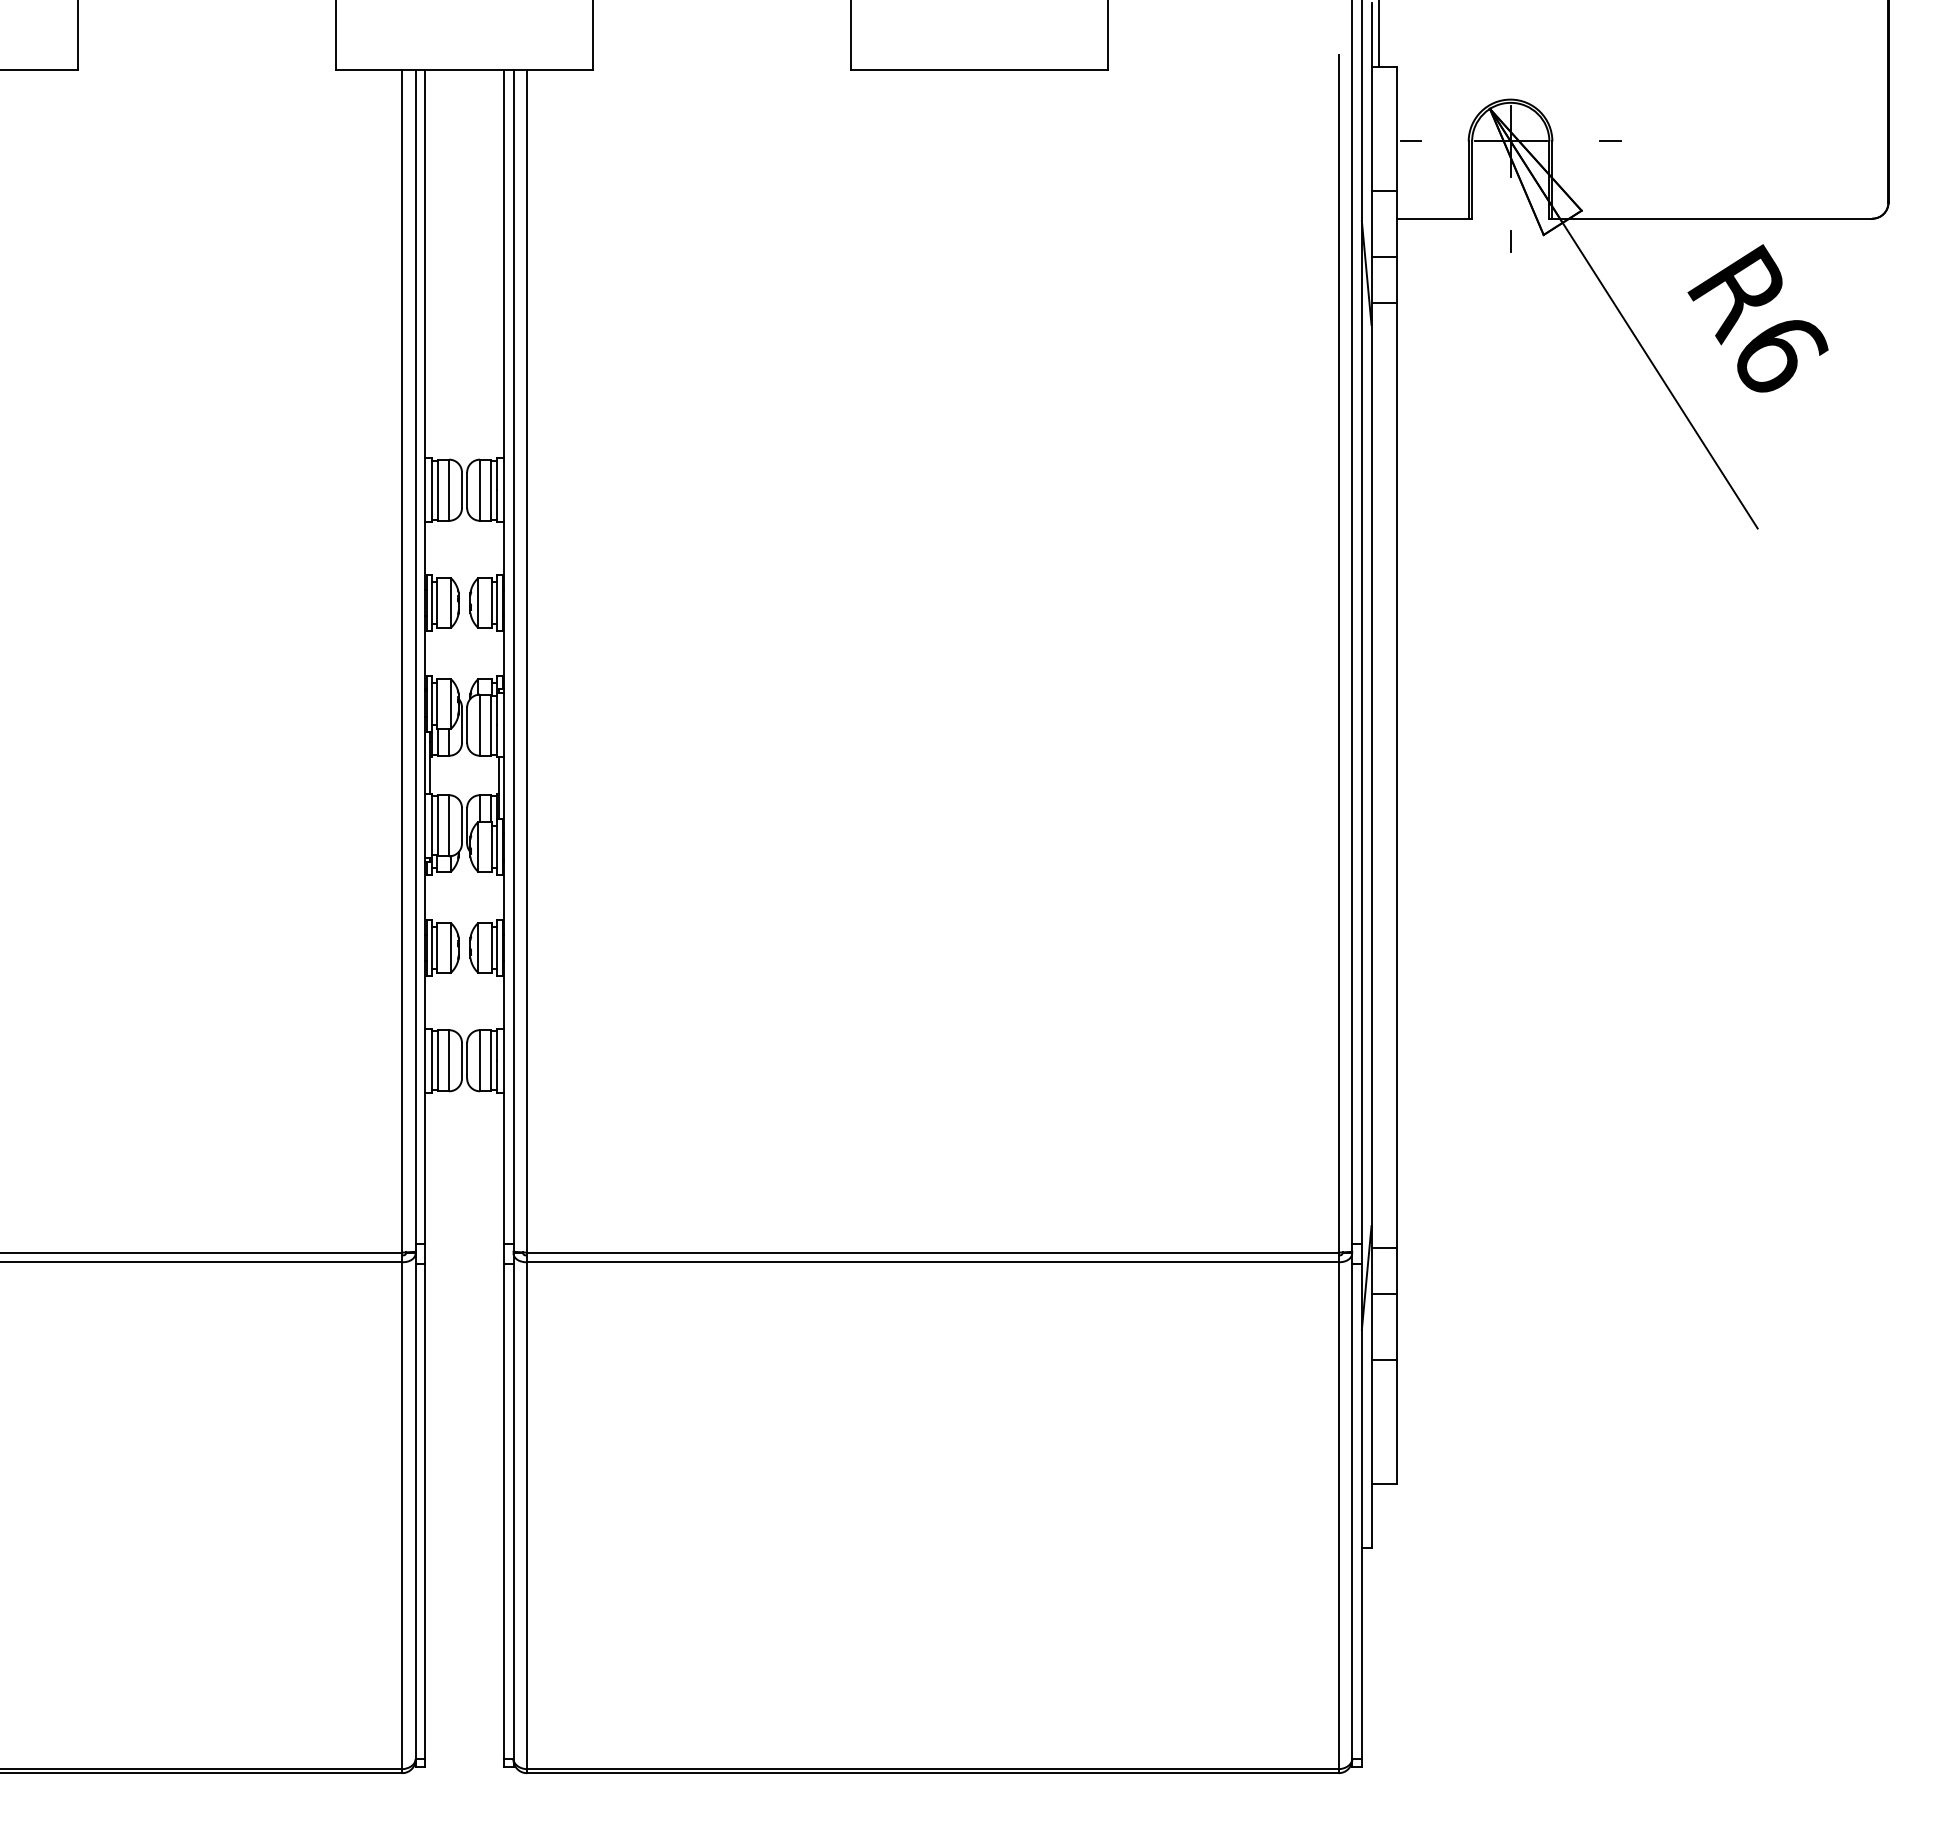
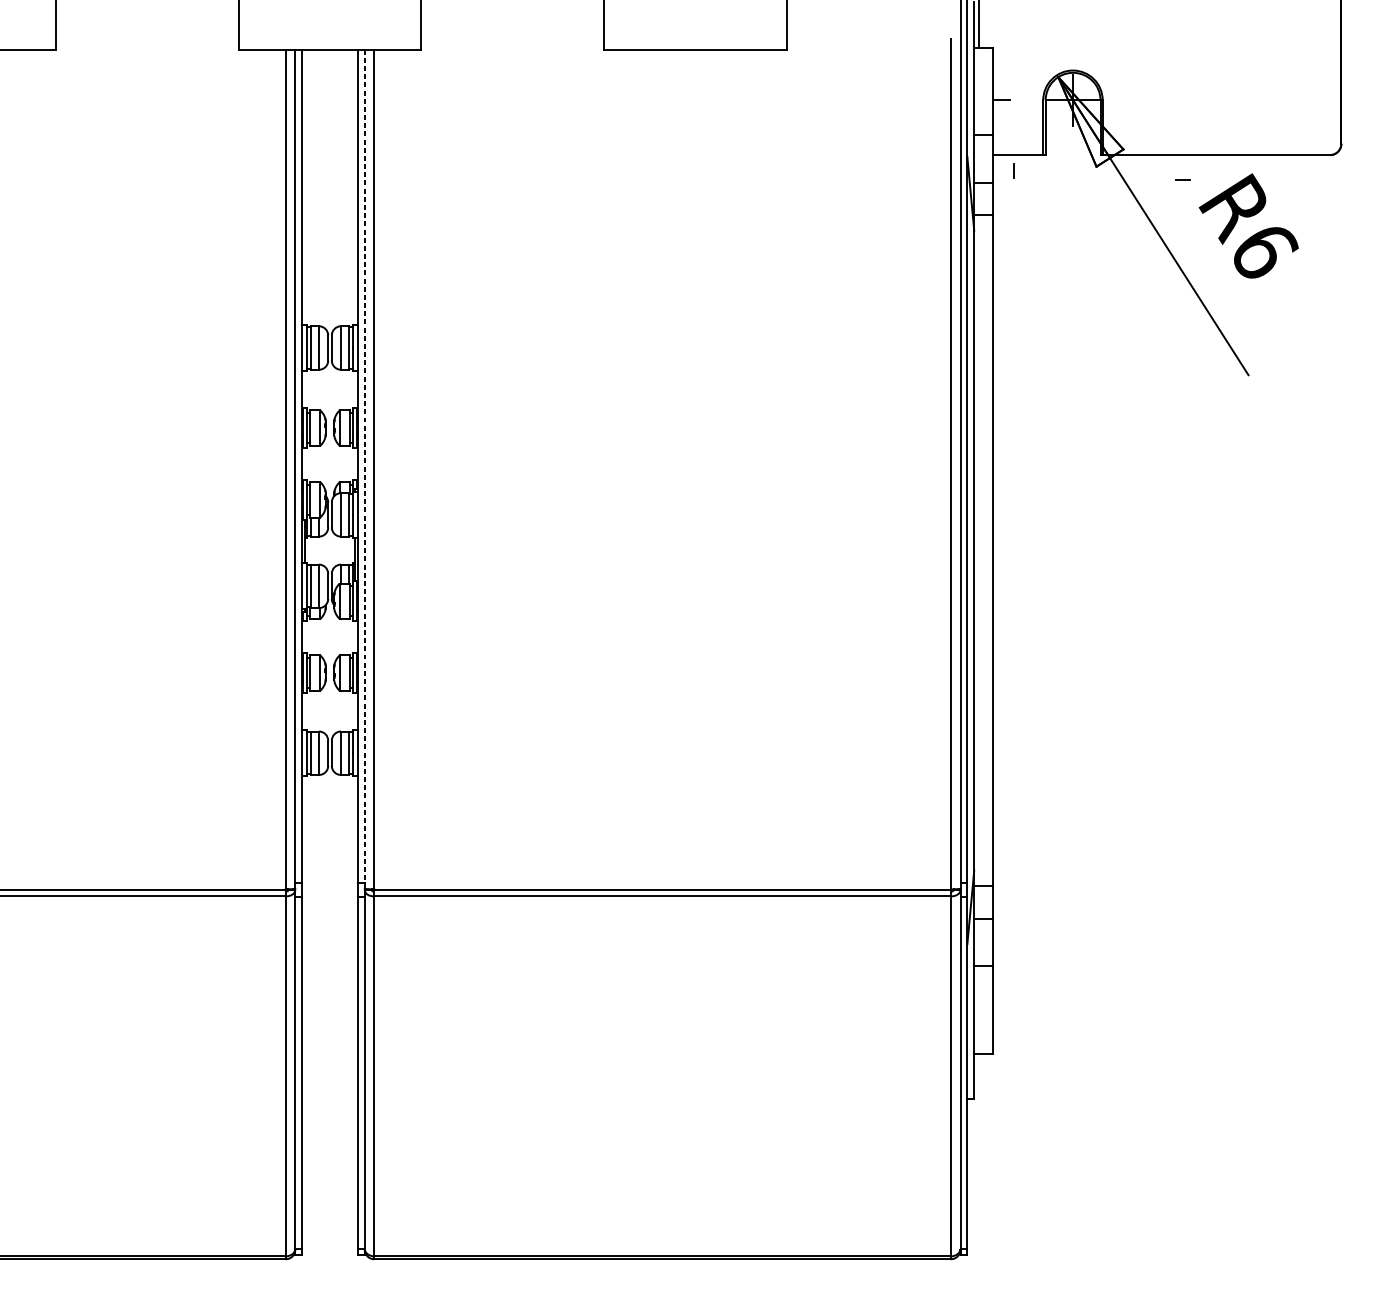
line: (1610, 140) -> (1183, 179), moved
line: (1510, 241) -> (1013, 171), moved
line: (513, 657) -> (364, 466), solid -> dashed

